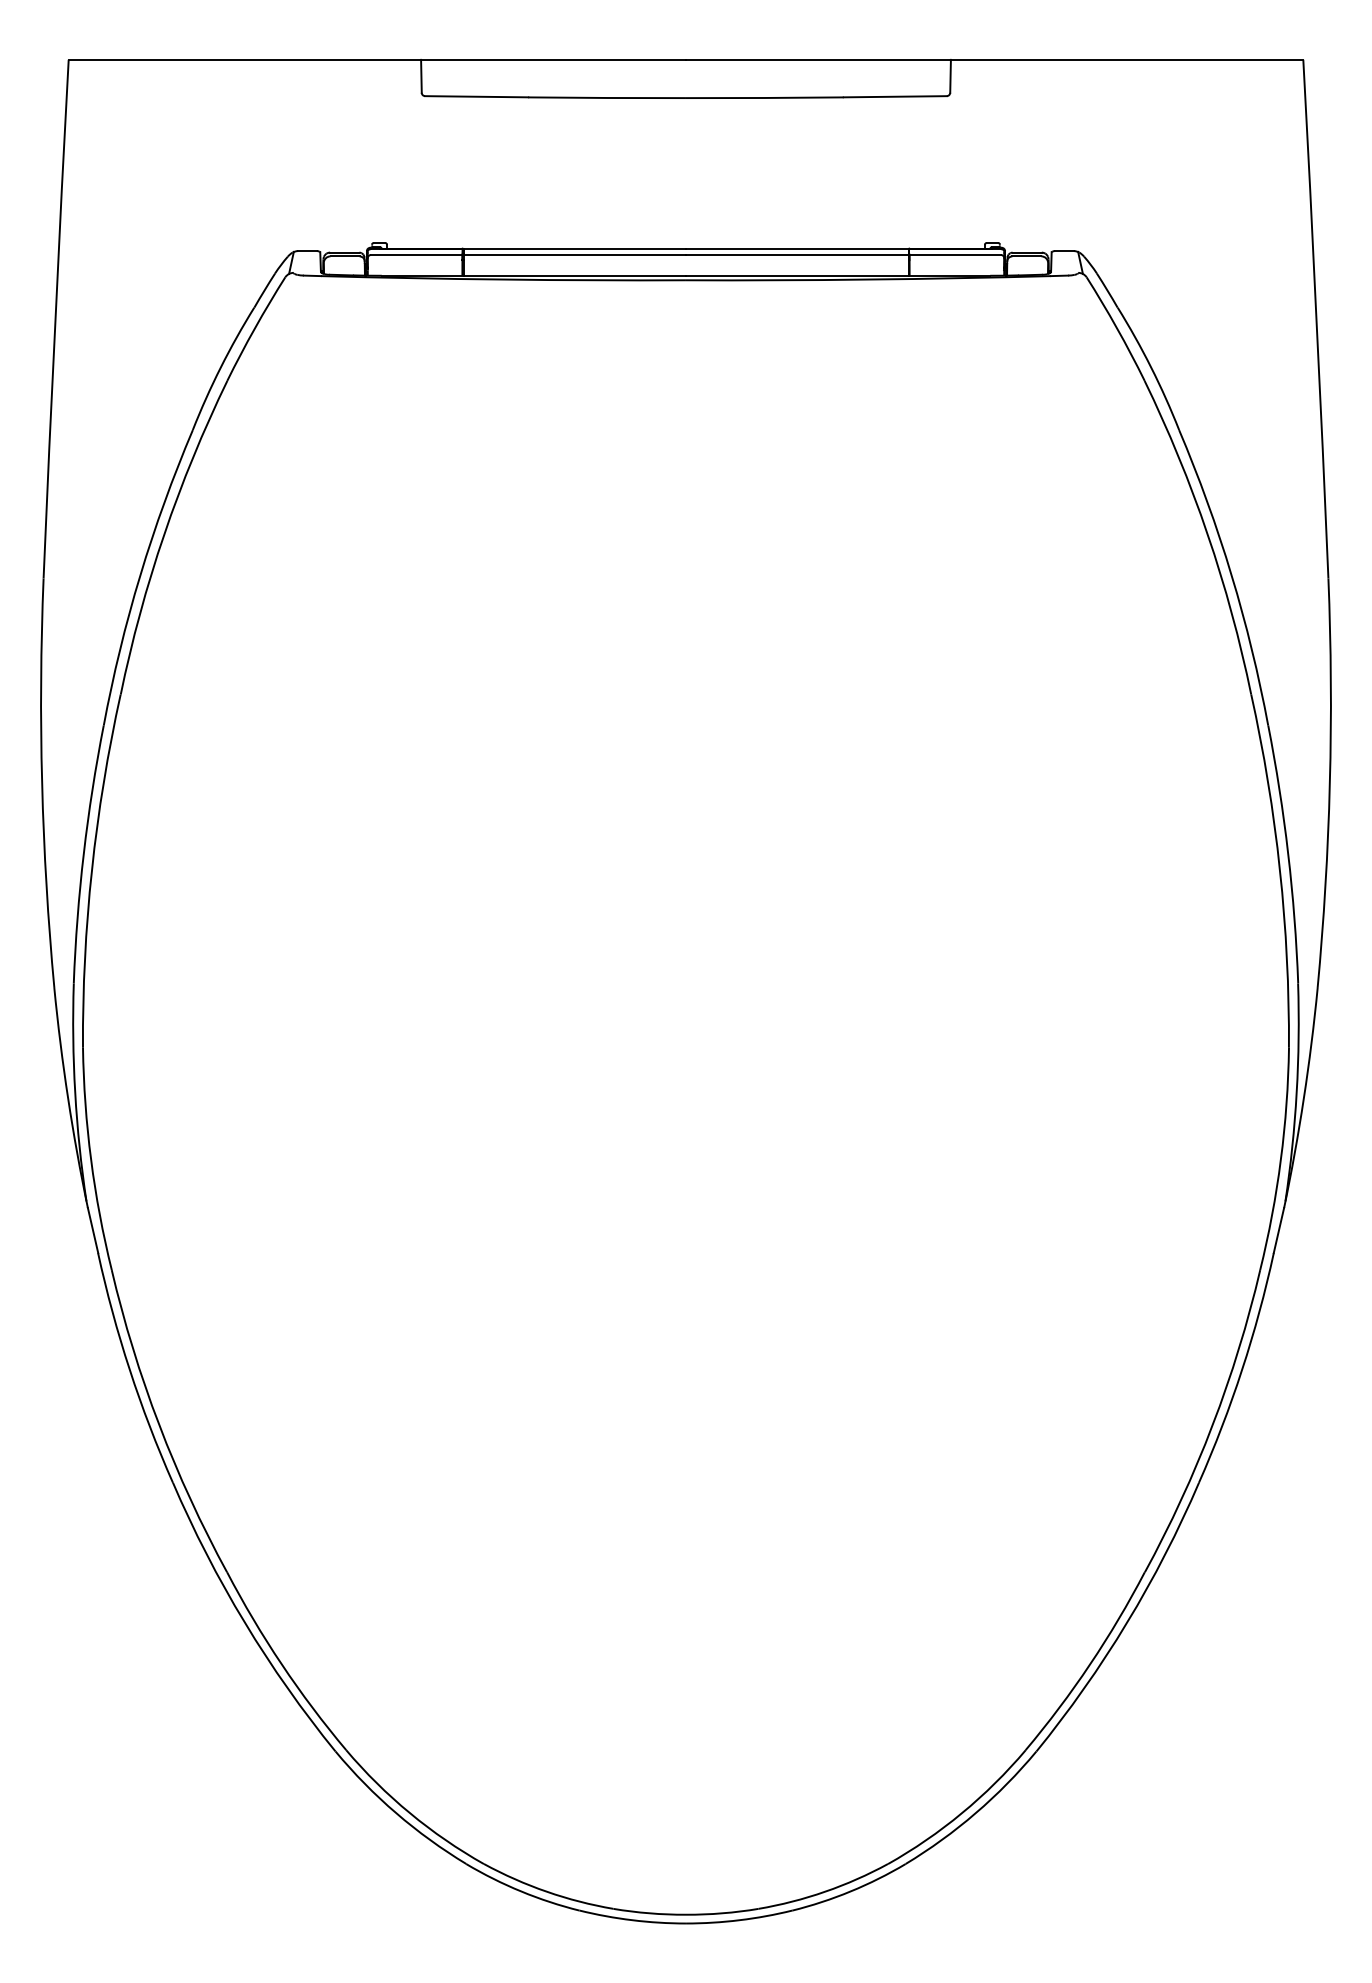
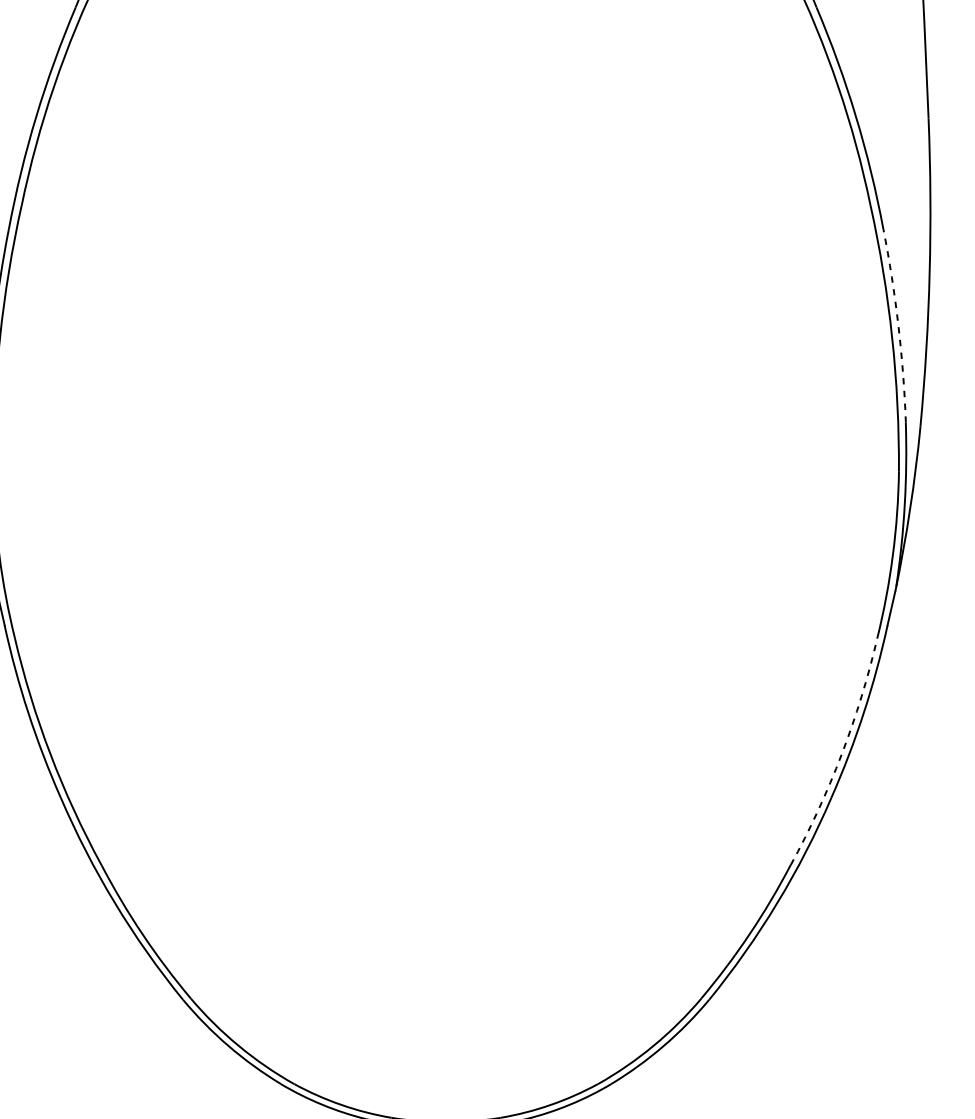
arc: (1288, 853) -> (898, 325), solid -> dashed
arc: (1212, 1425) -> (841, 754), solid -> dashed

